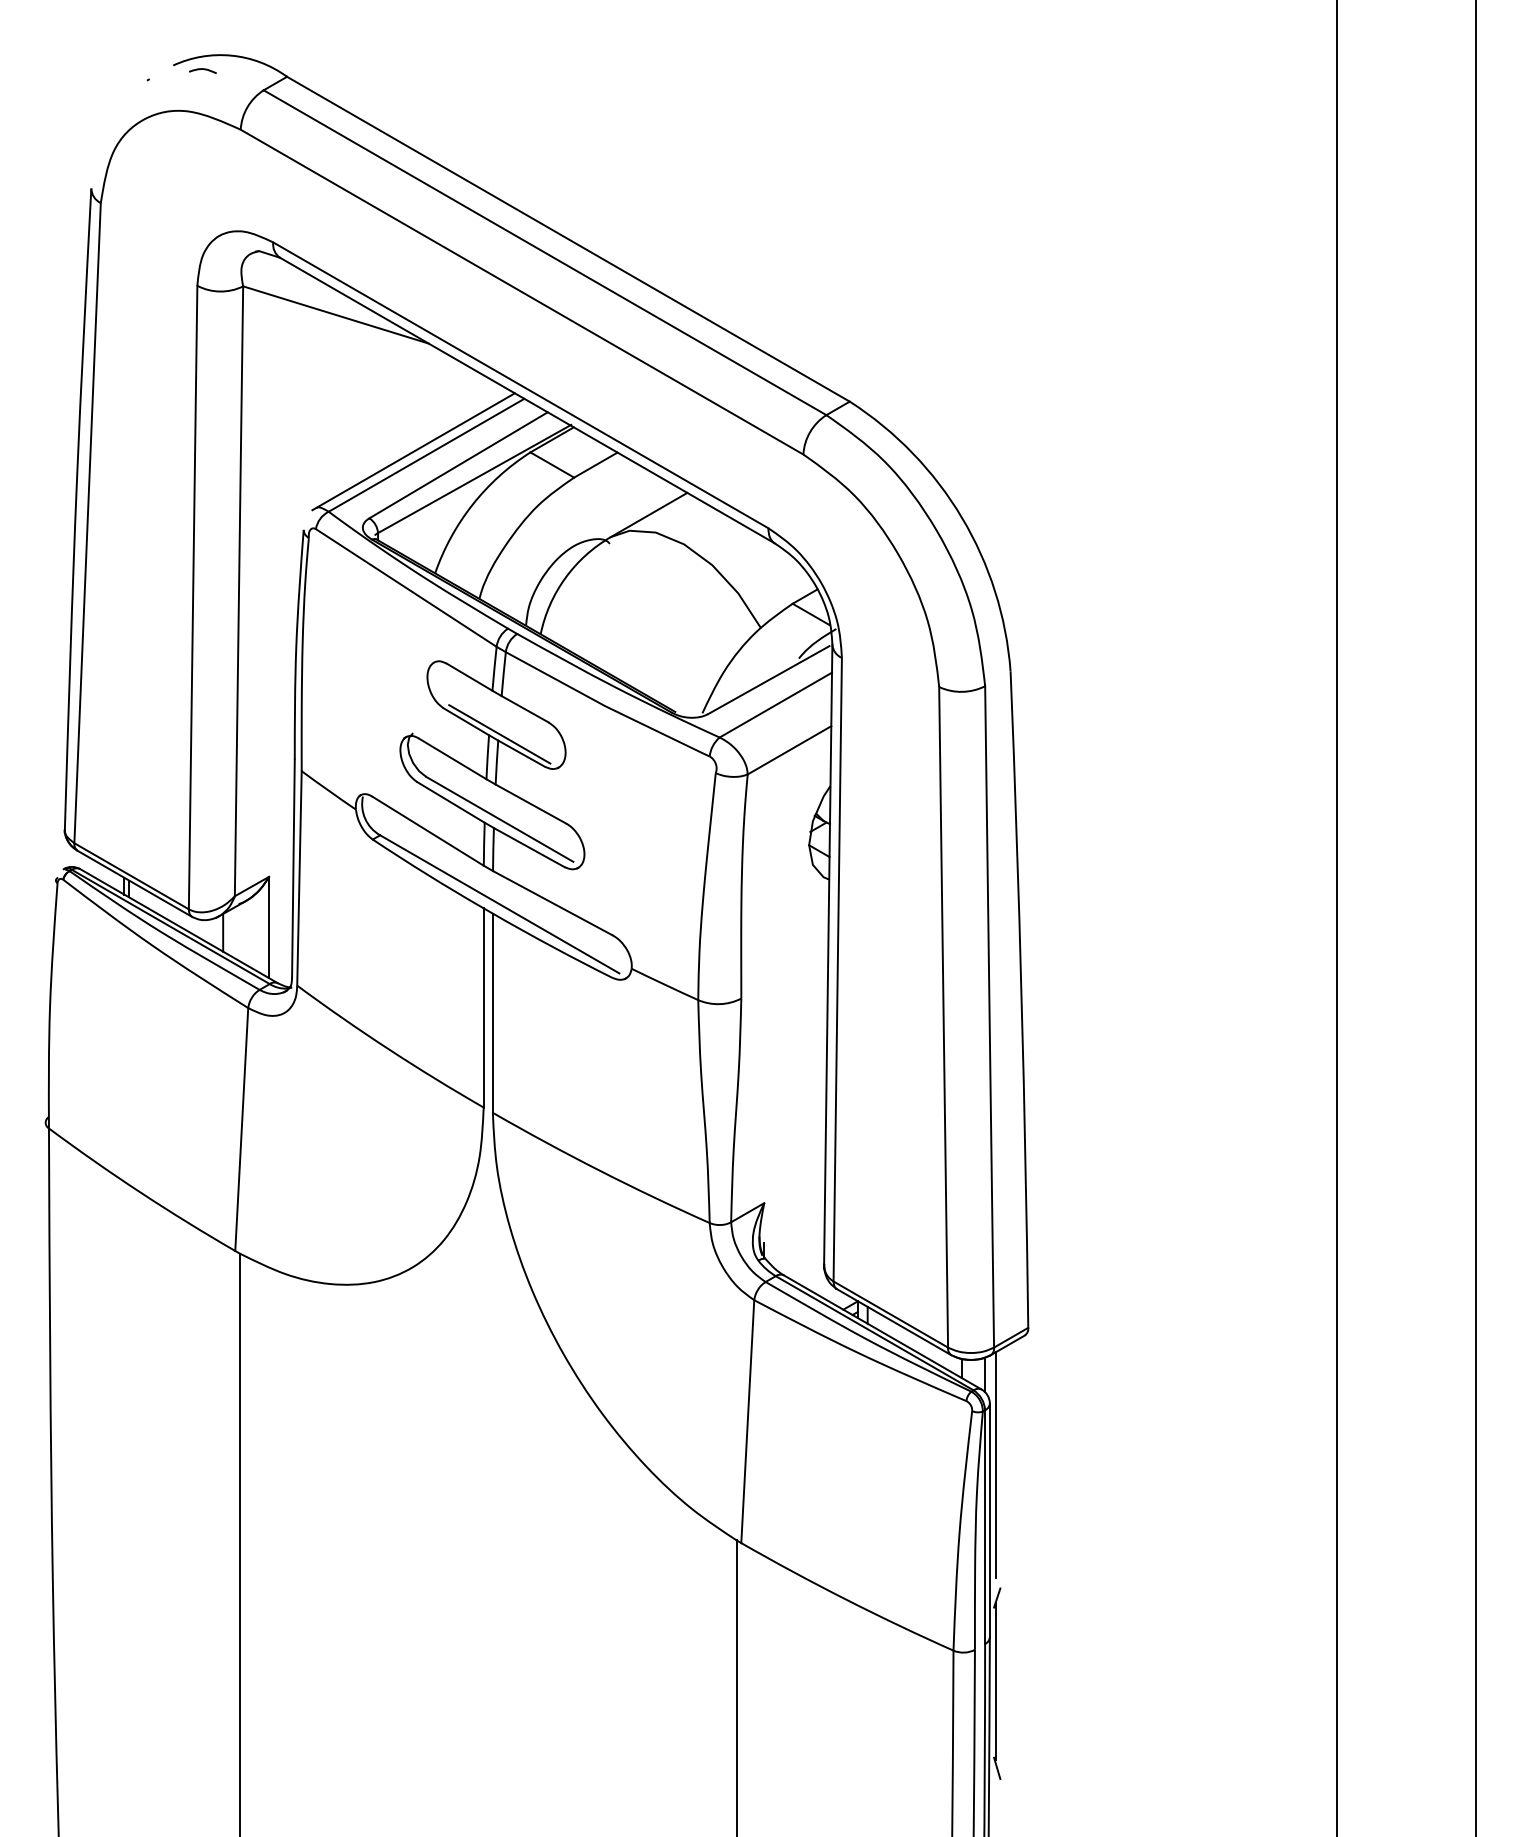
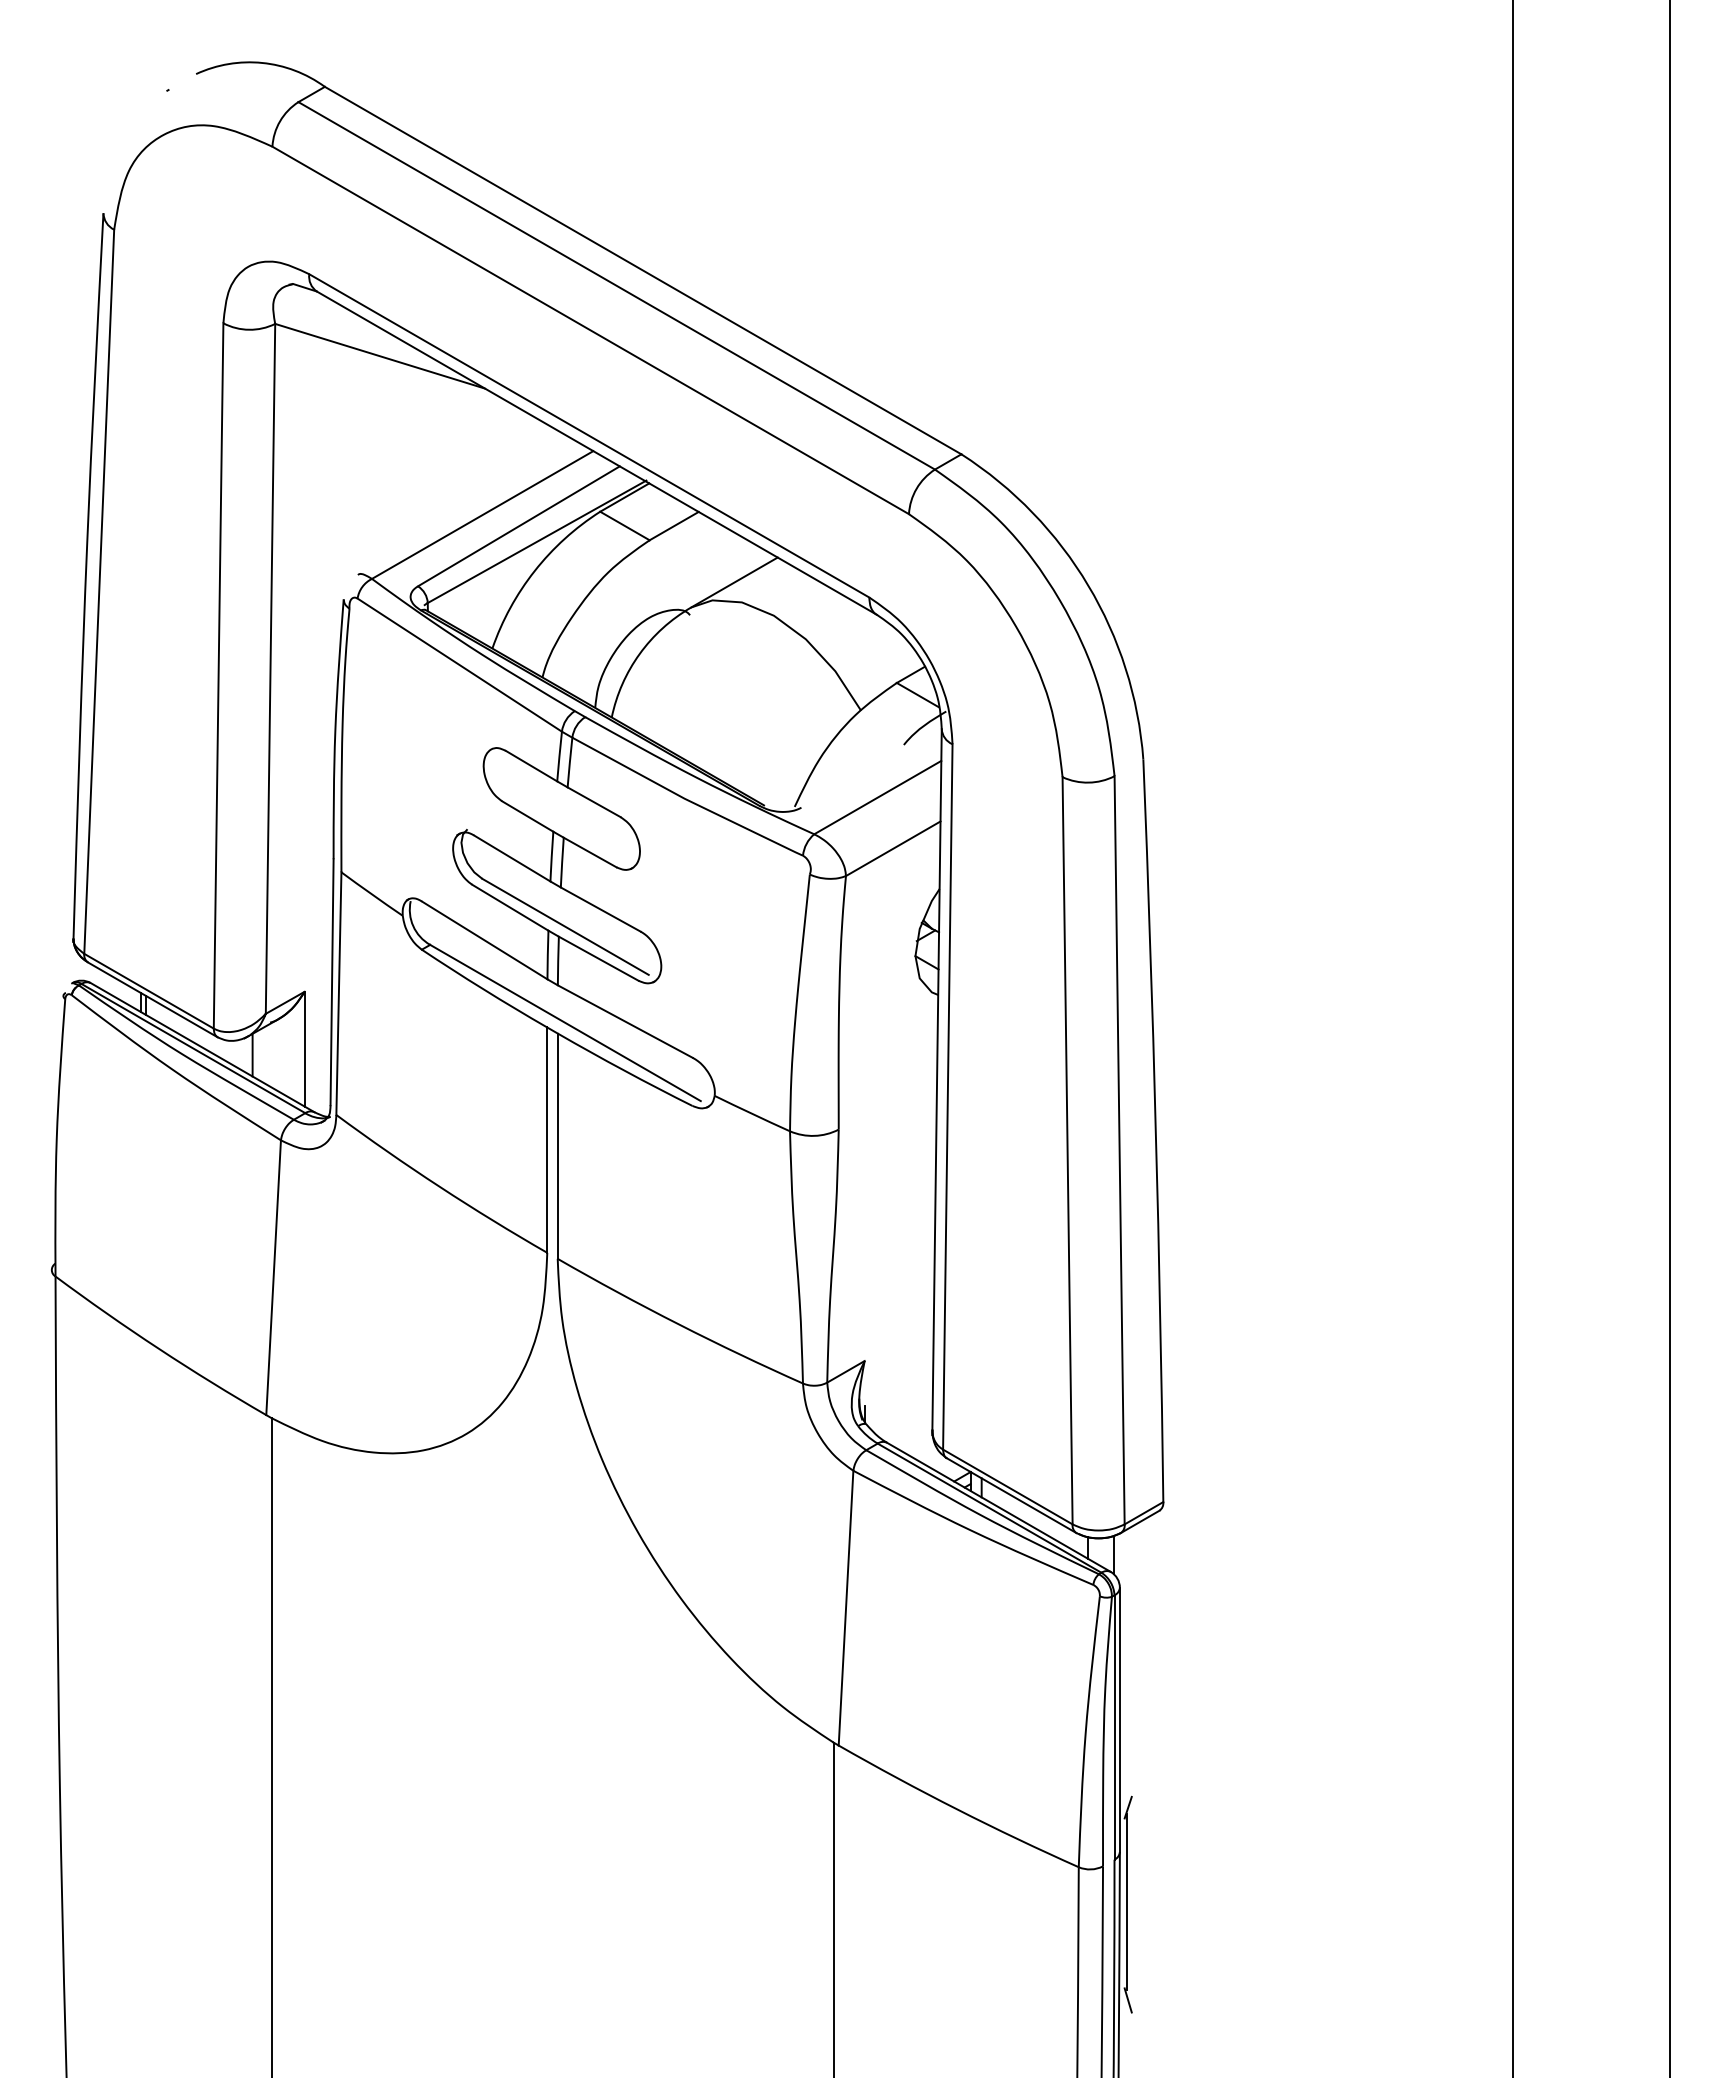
curve: (203, 70) -> (230, 79), removed
line: (413, 451) -> (467, 510), removed
line: (768, 679) -> (869, 768), removed
line: (499, 734) -> (565, 830), removed
line: (996, 1465) -> (1127, 1657), removed

